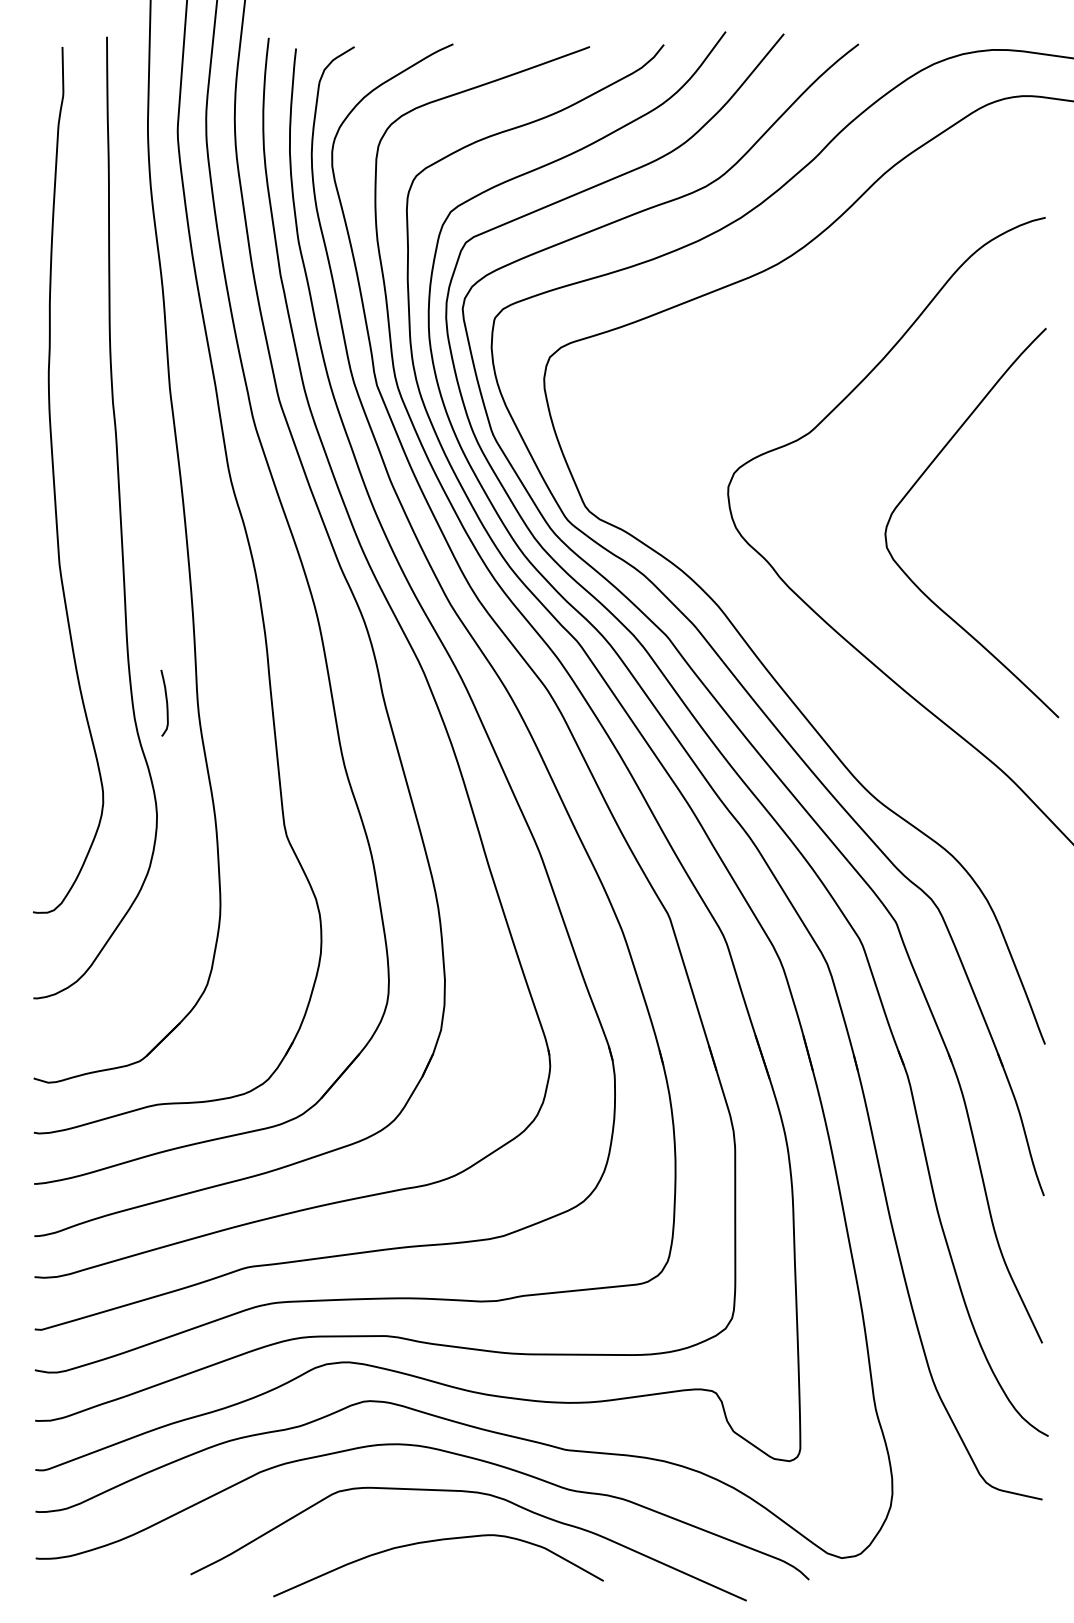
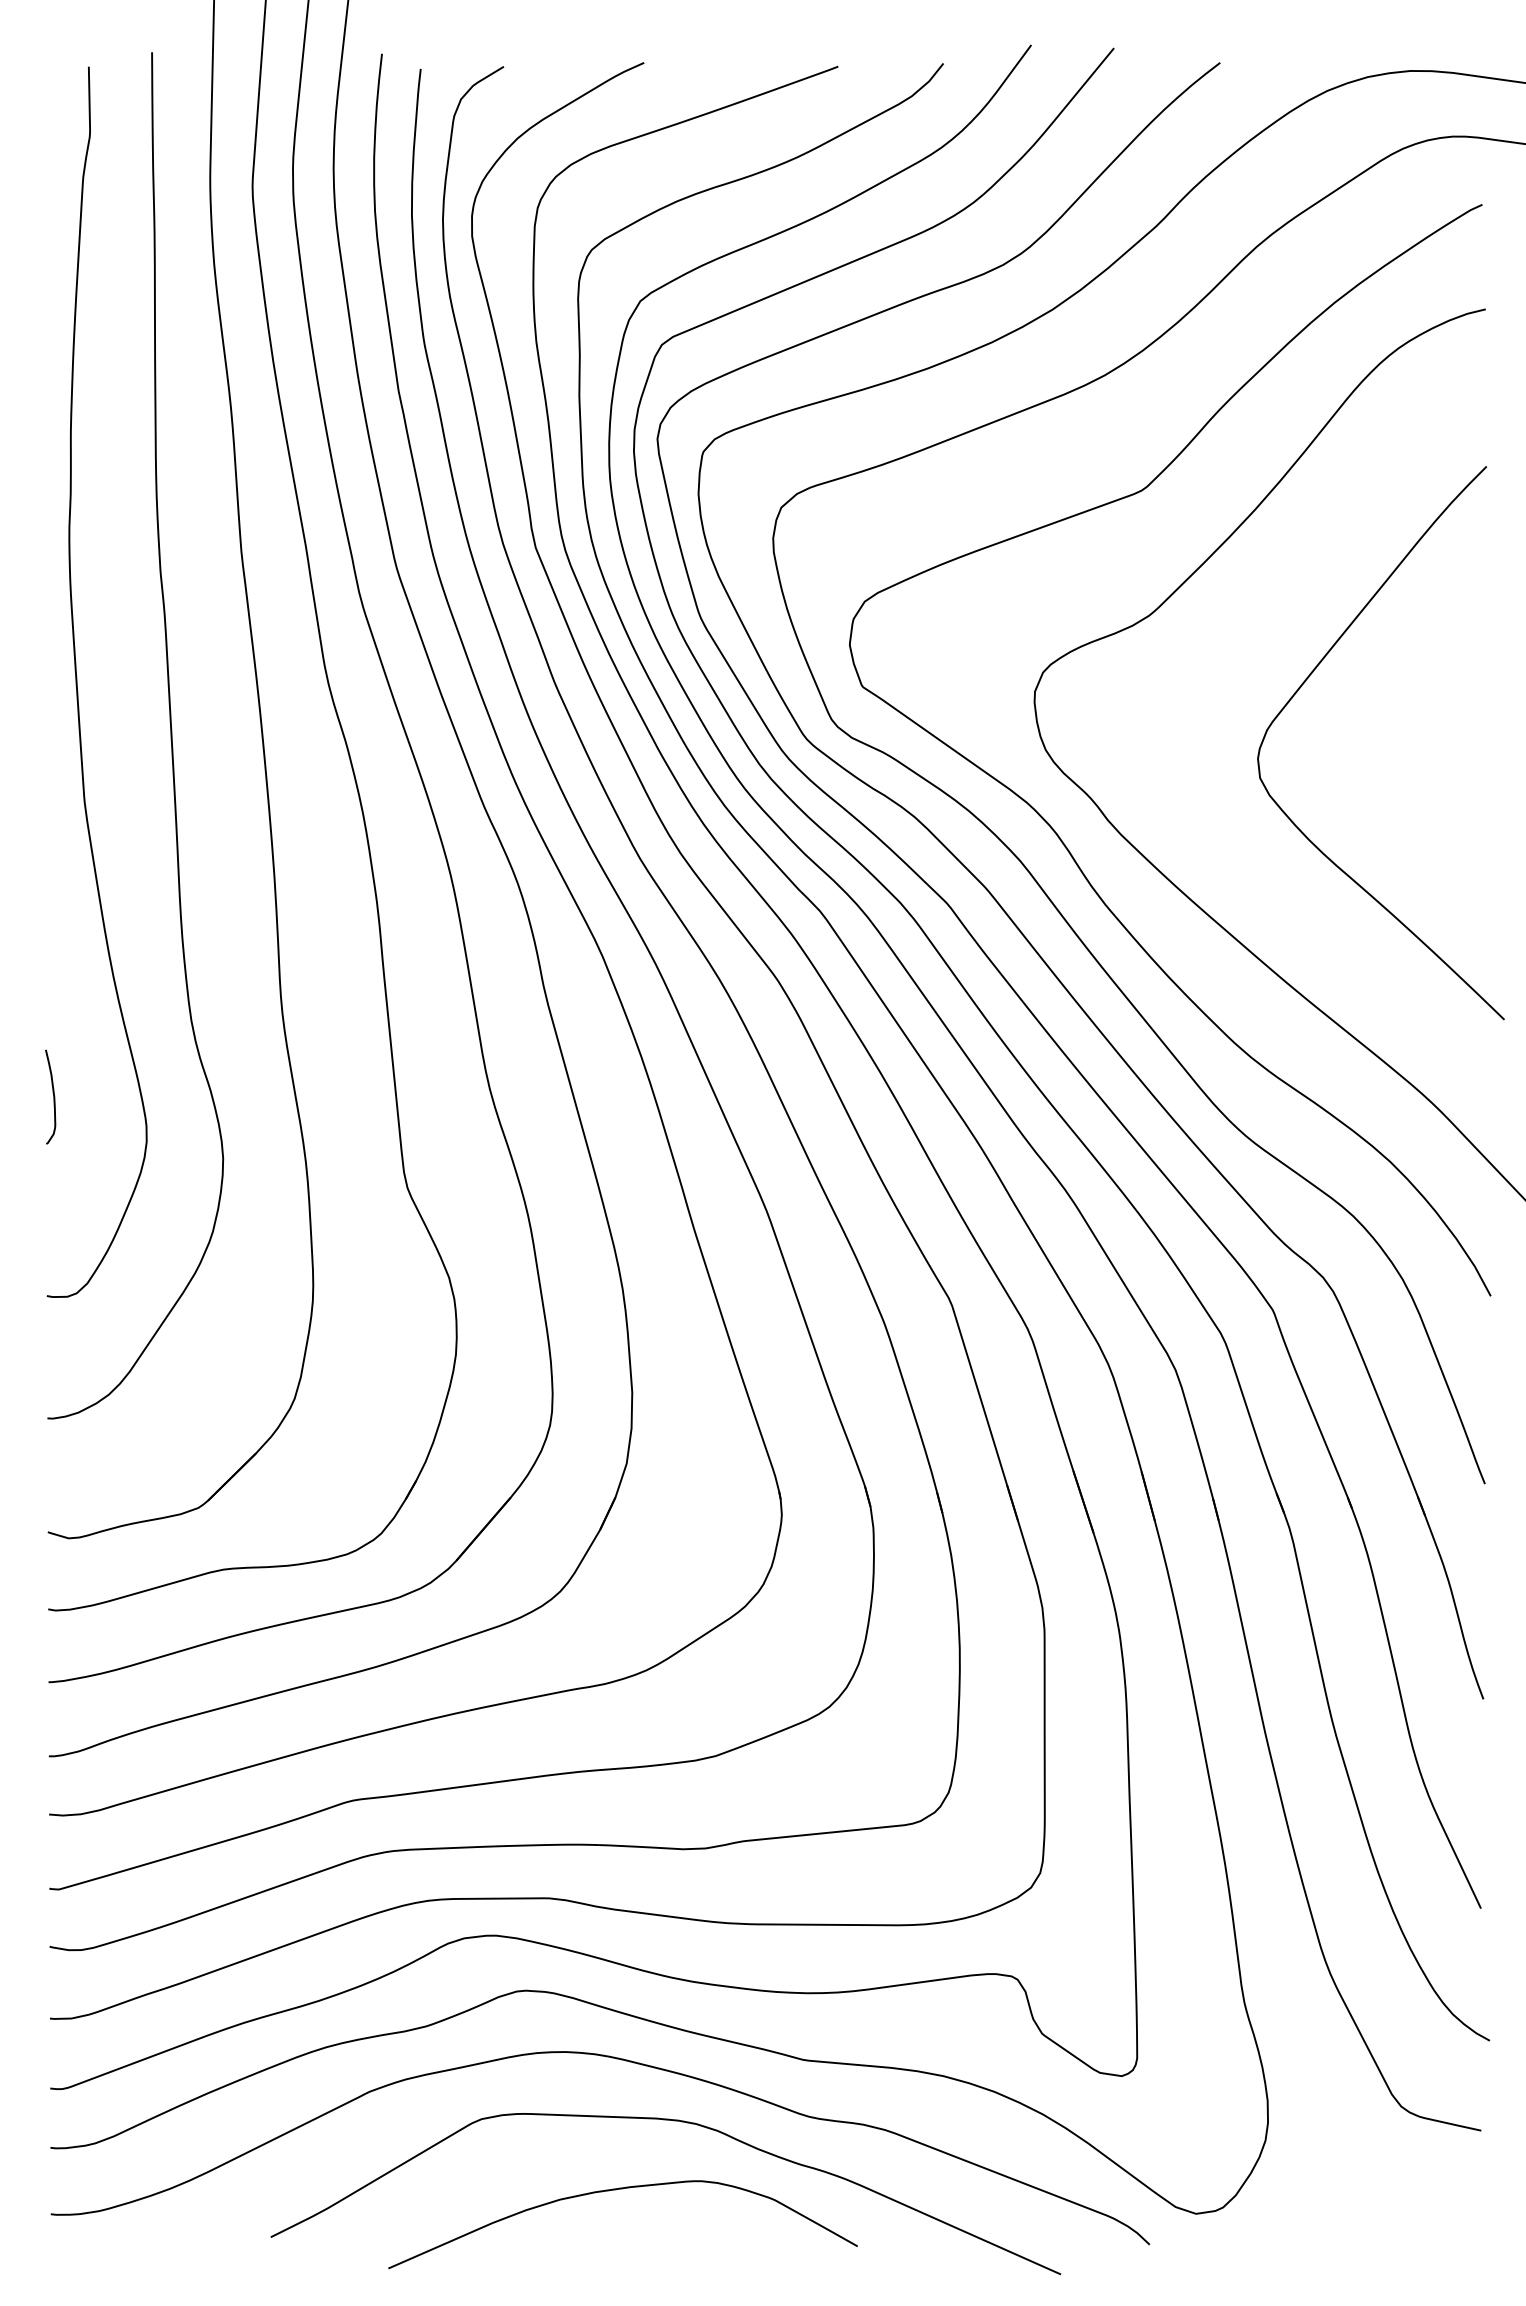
curve: (745, 587) -> (1059, 834), added
curve: (166, 702) -> (53, 1096), moved

